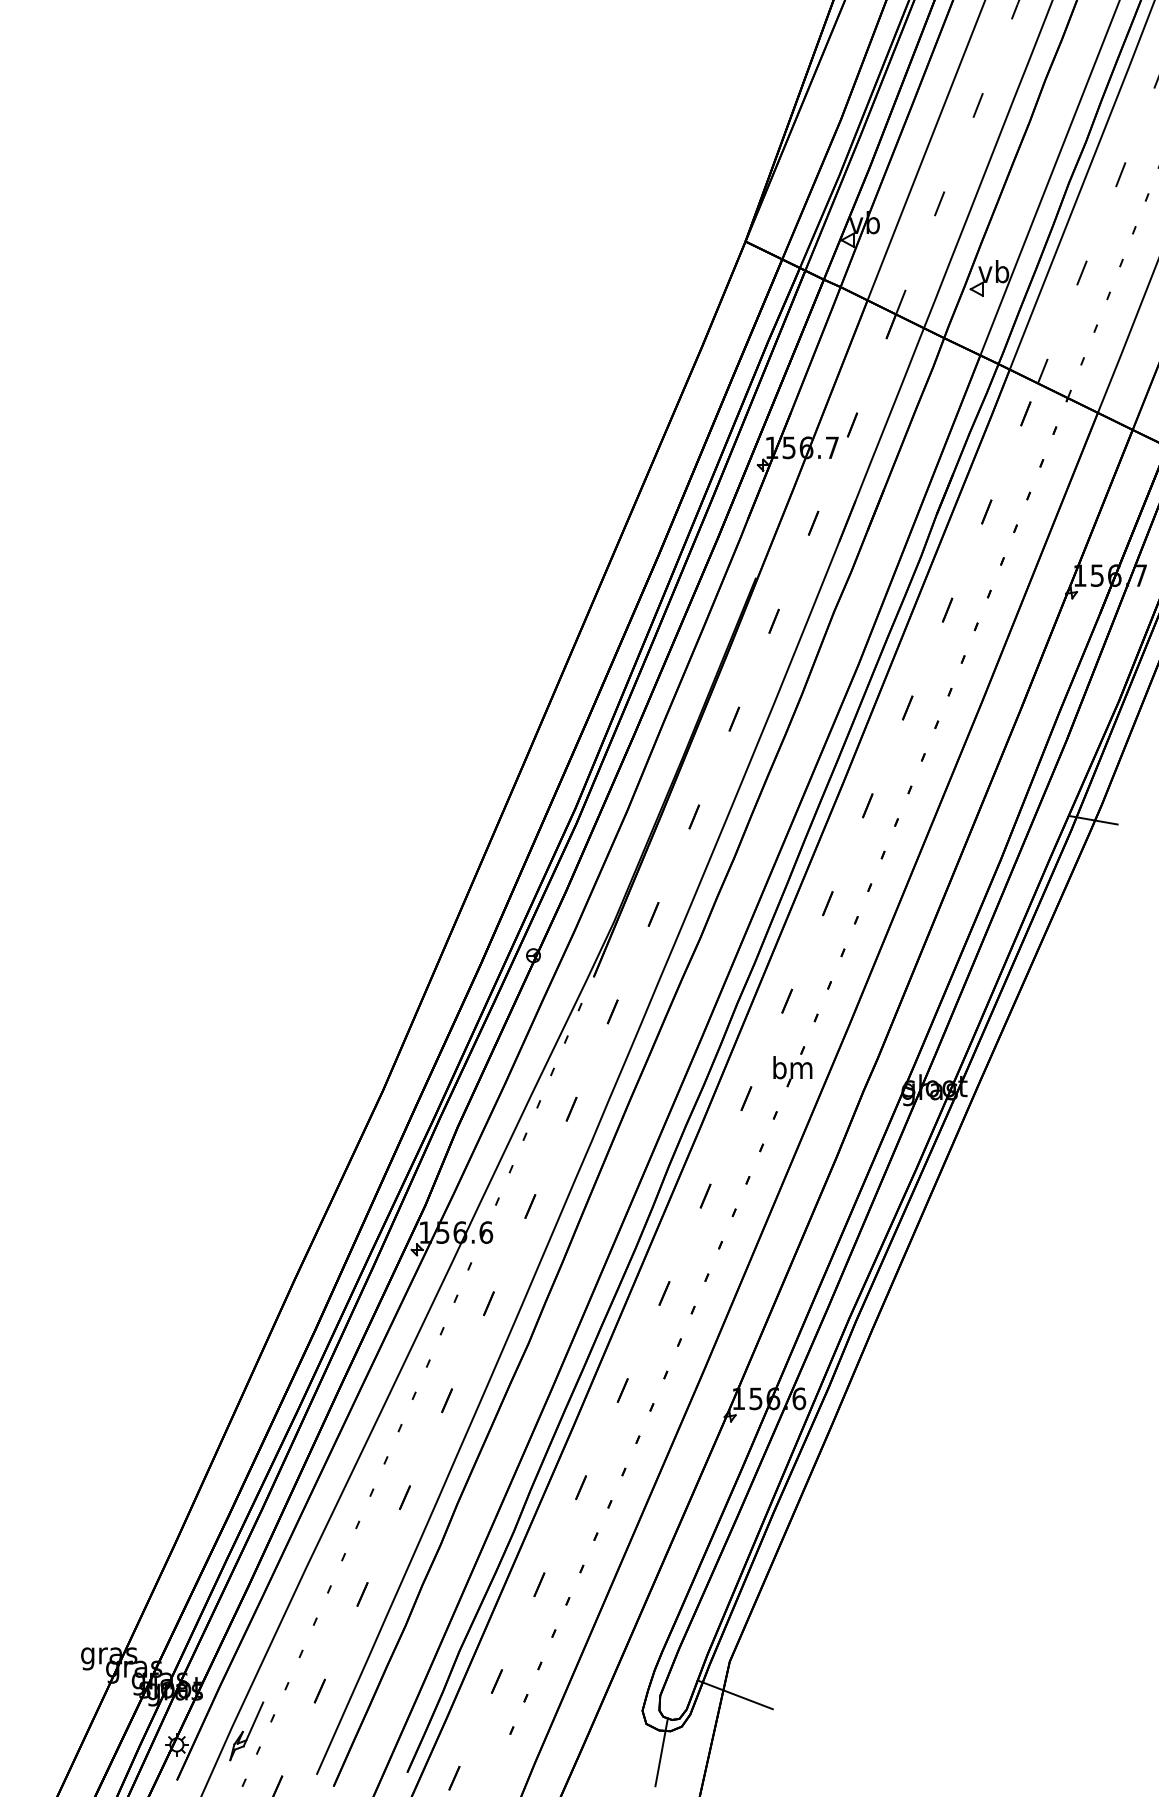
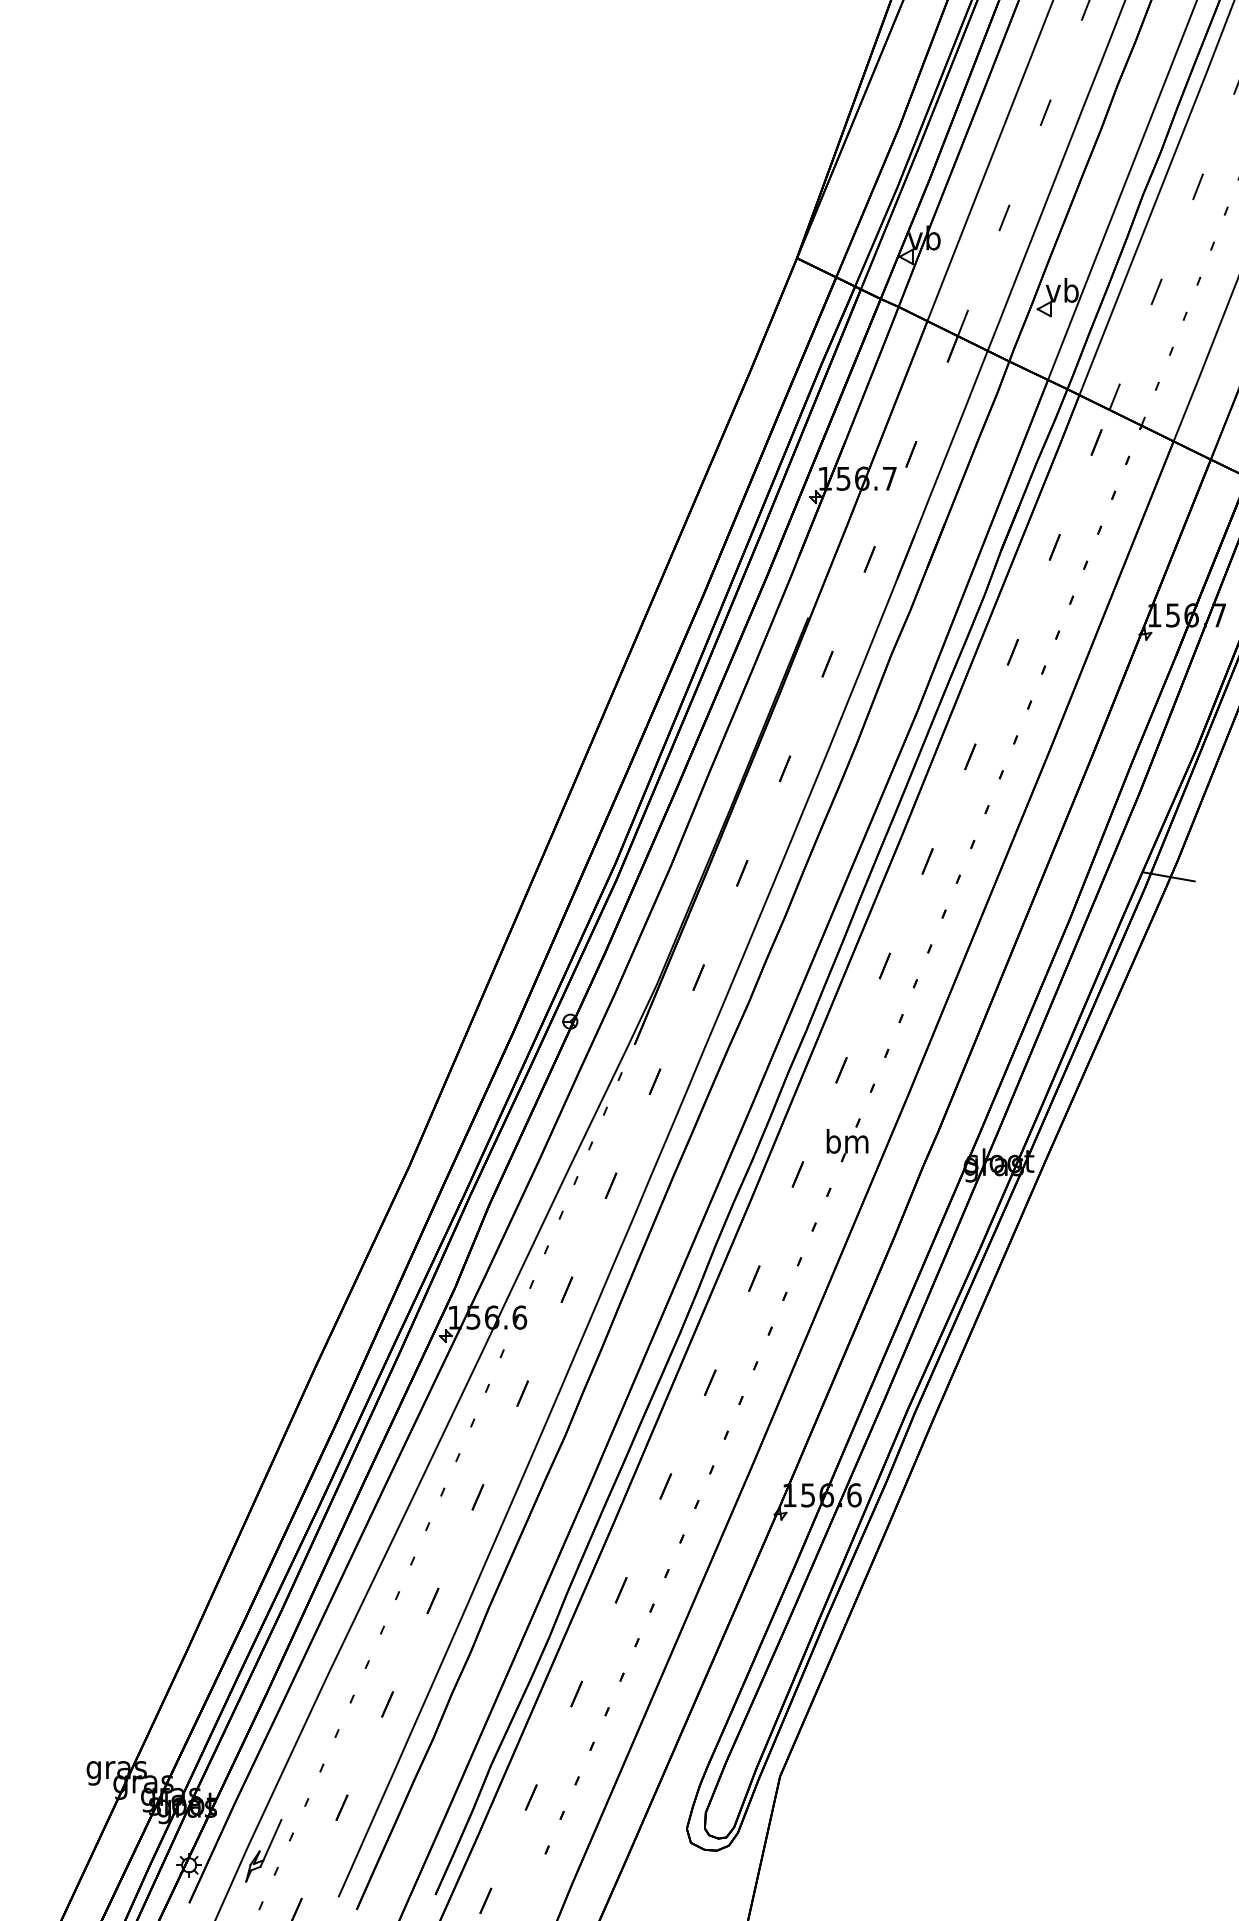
line: (734, 1694) -> (785, 1811), removed
line: (660, 1751) -> (706, 1872), removed

